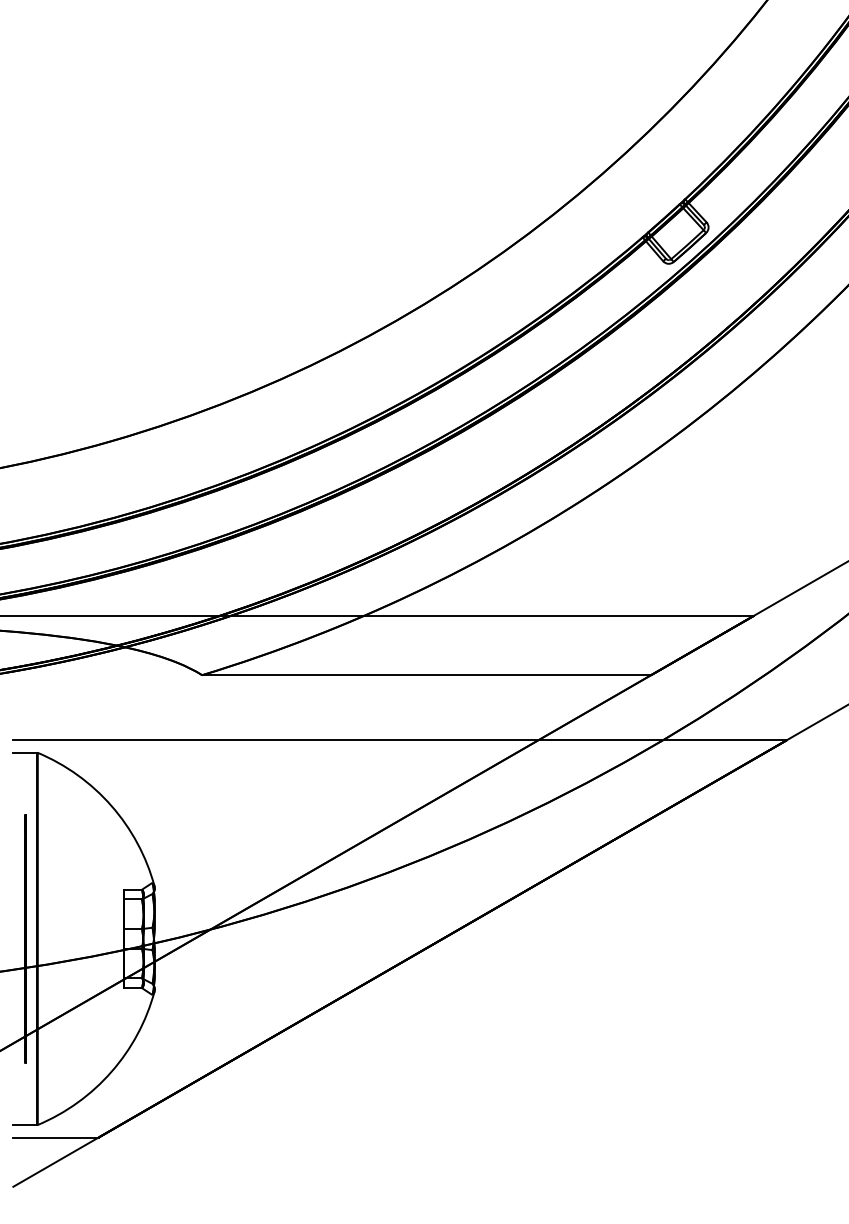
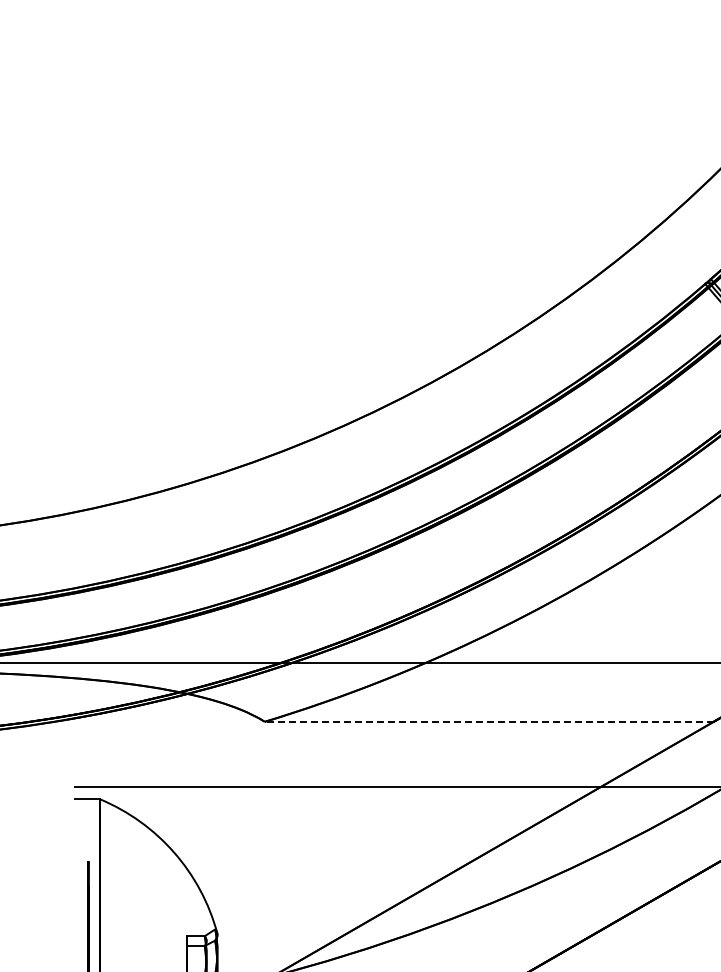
line: (426, 675) -> (489, 722), solid -> dashed

